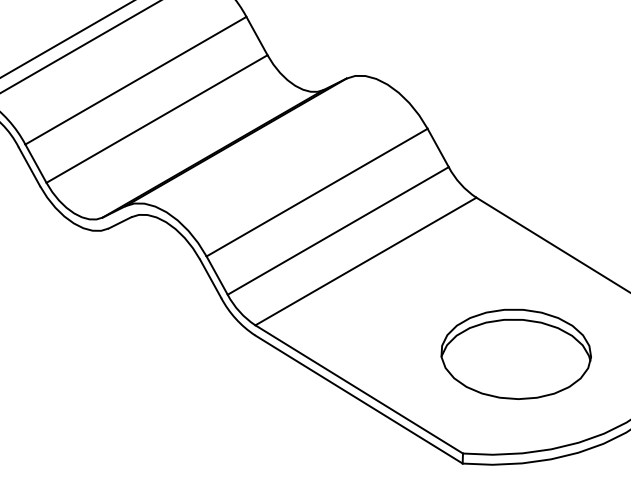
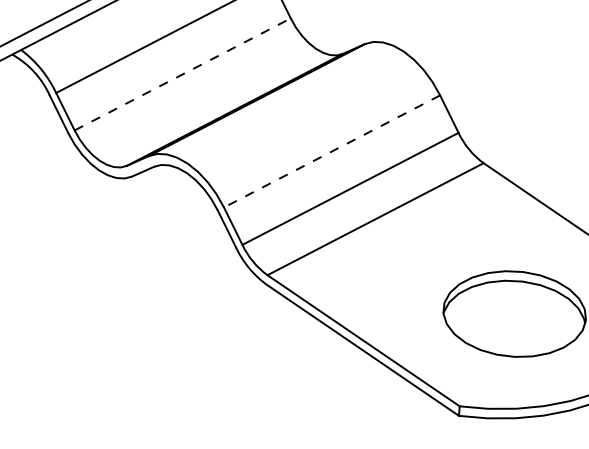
line: (157, 119) -> (183, 74), solid -> dashed
line: (317, 192) -> (332, 151), solid -> dashed

